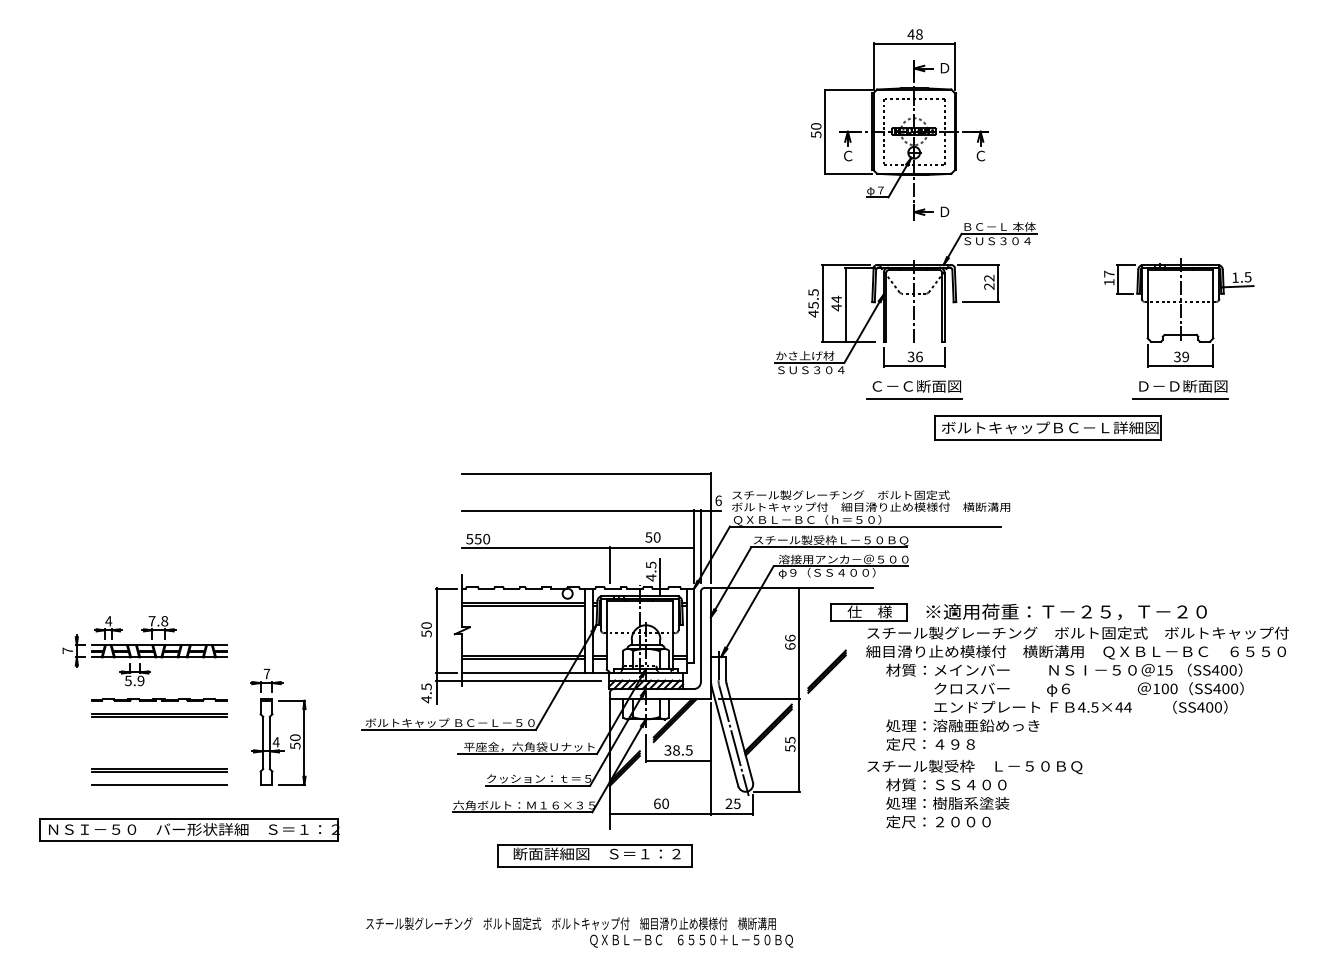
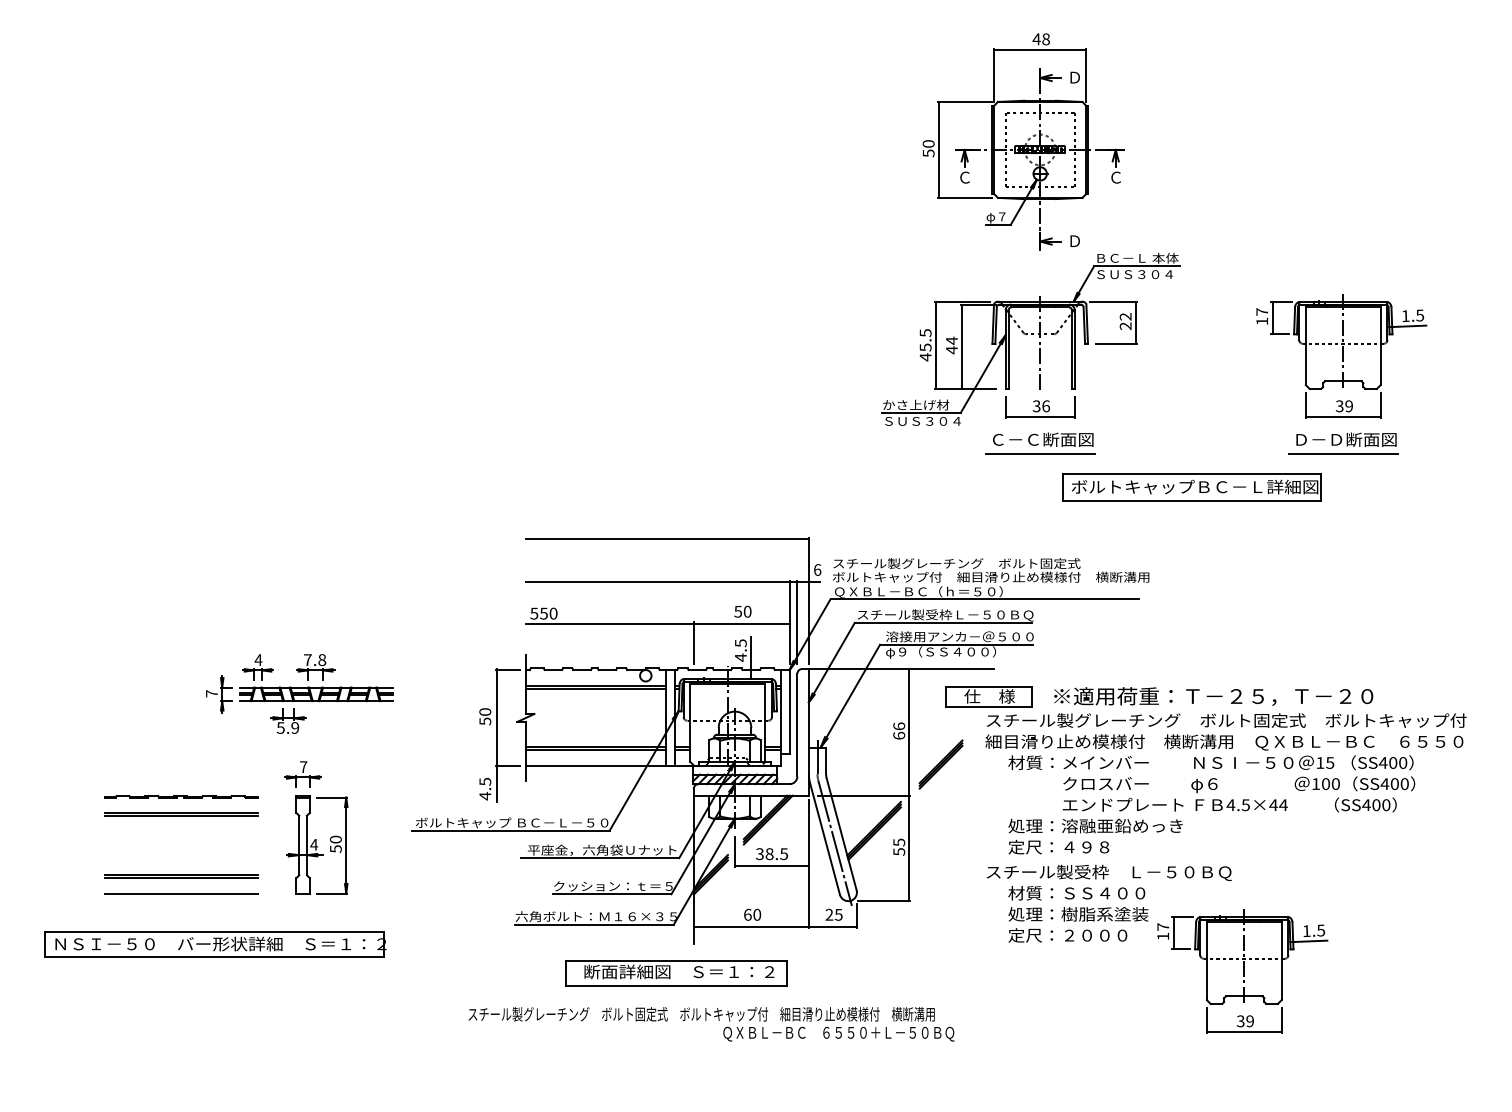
part: (144, 650) -> (299, 693), moved
line: (519, 680) -> (590, 774), removed
part: (1091, 853) -> (1242, 971), added
text: (579, 932) -> (711, 1024), moved

